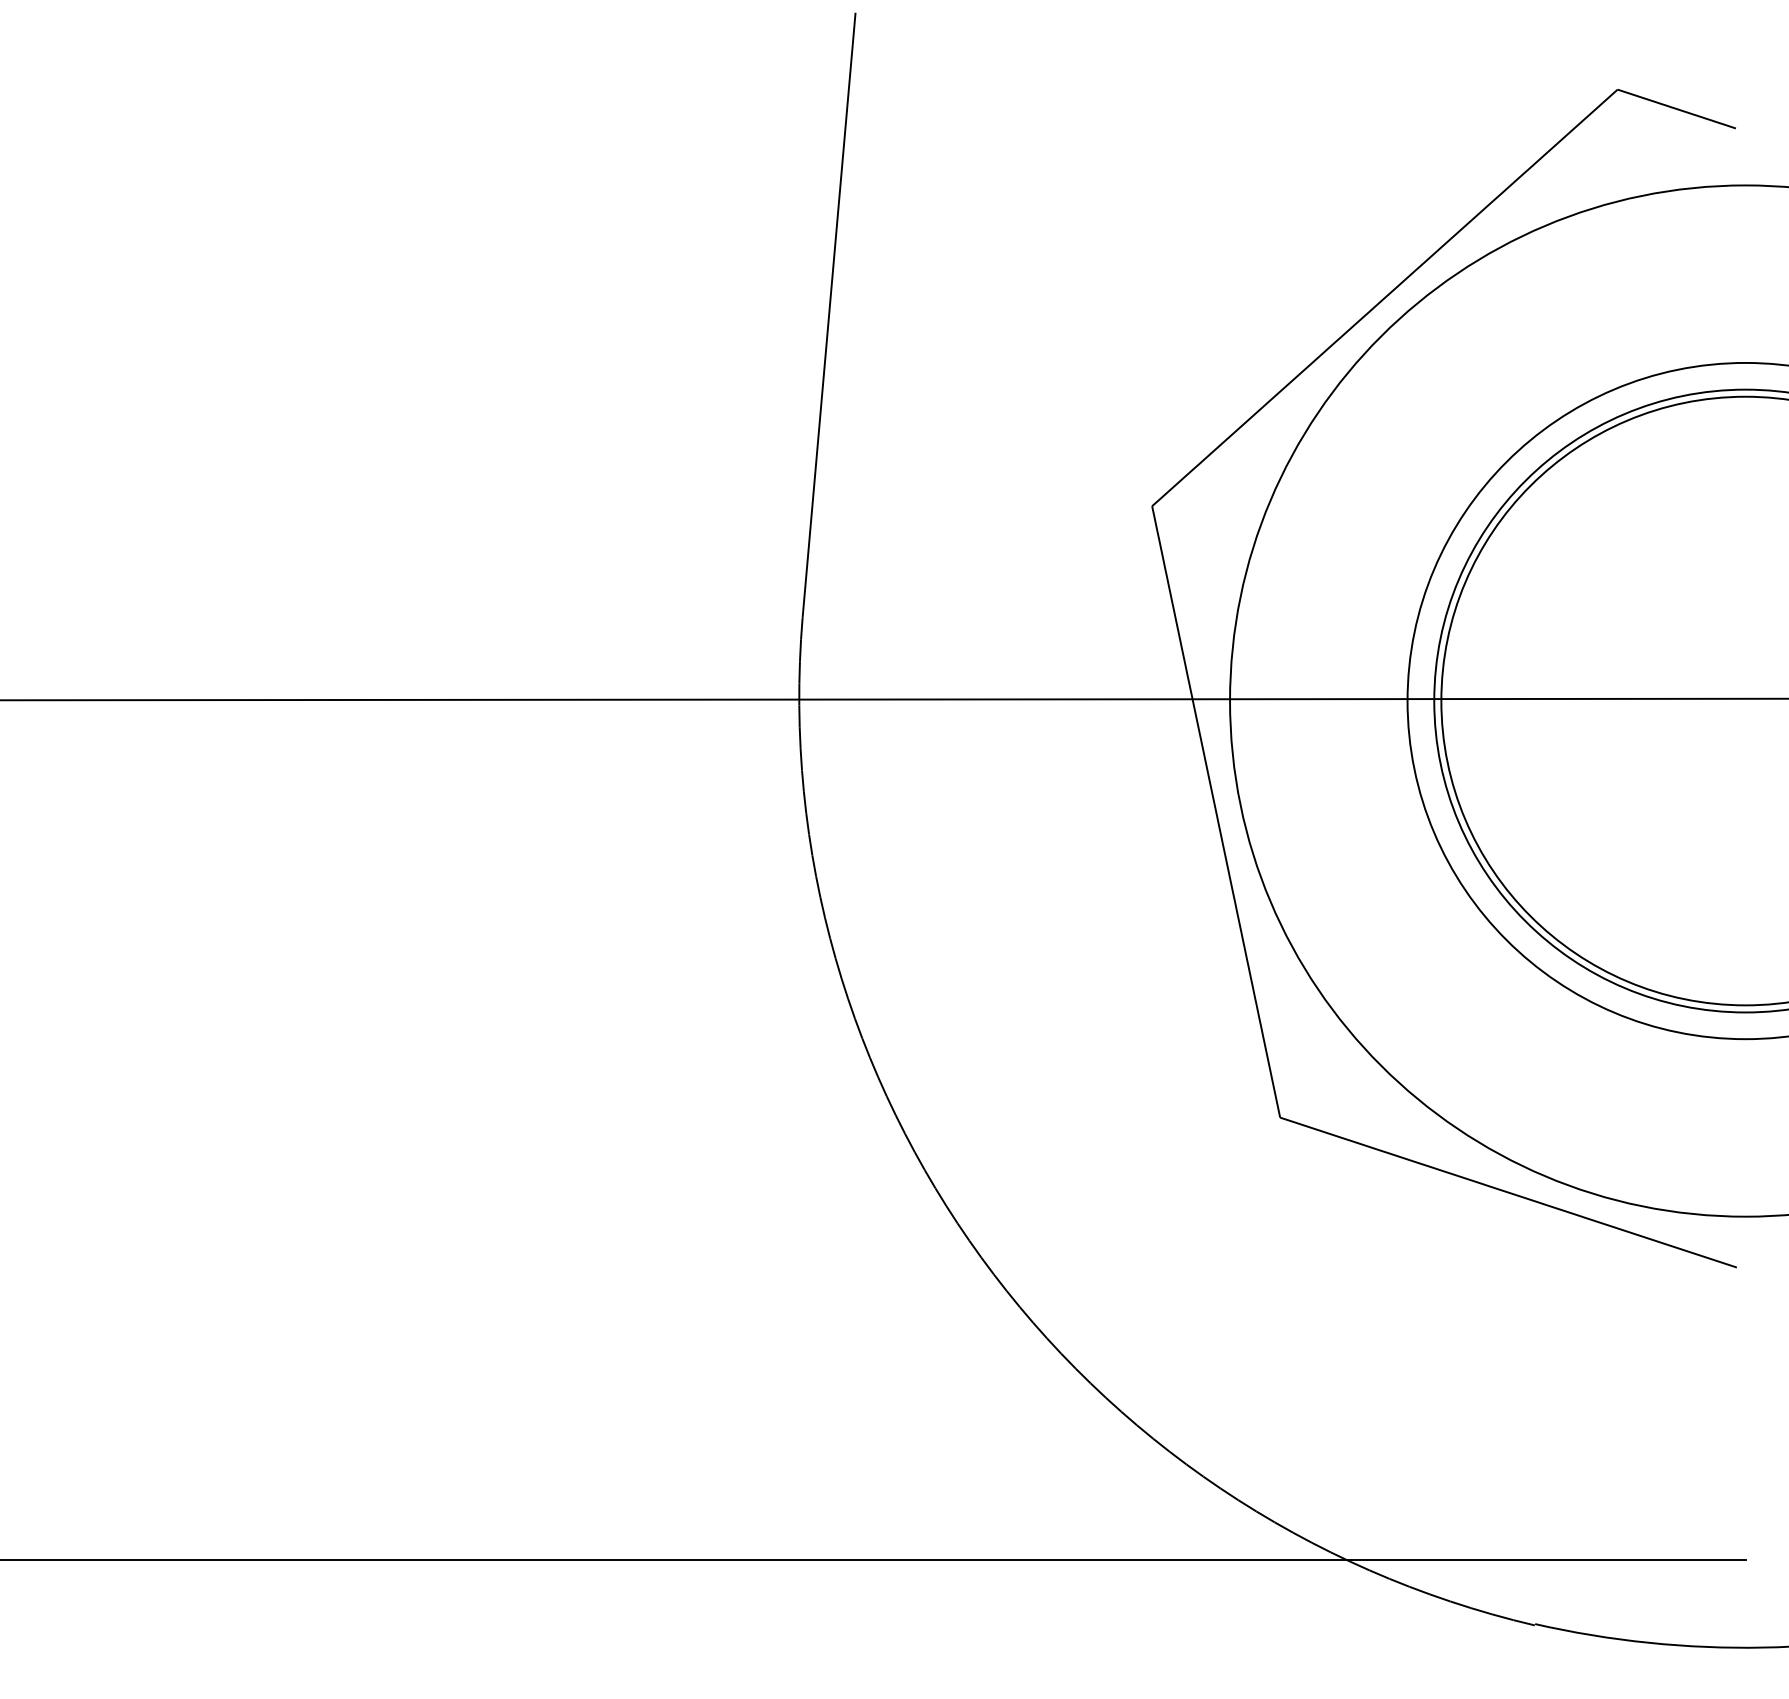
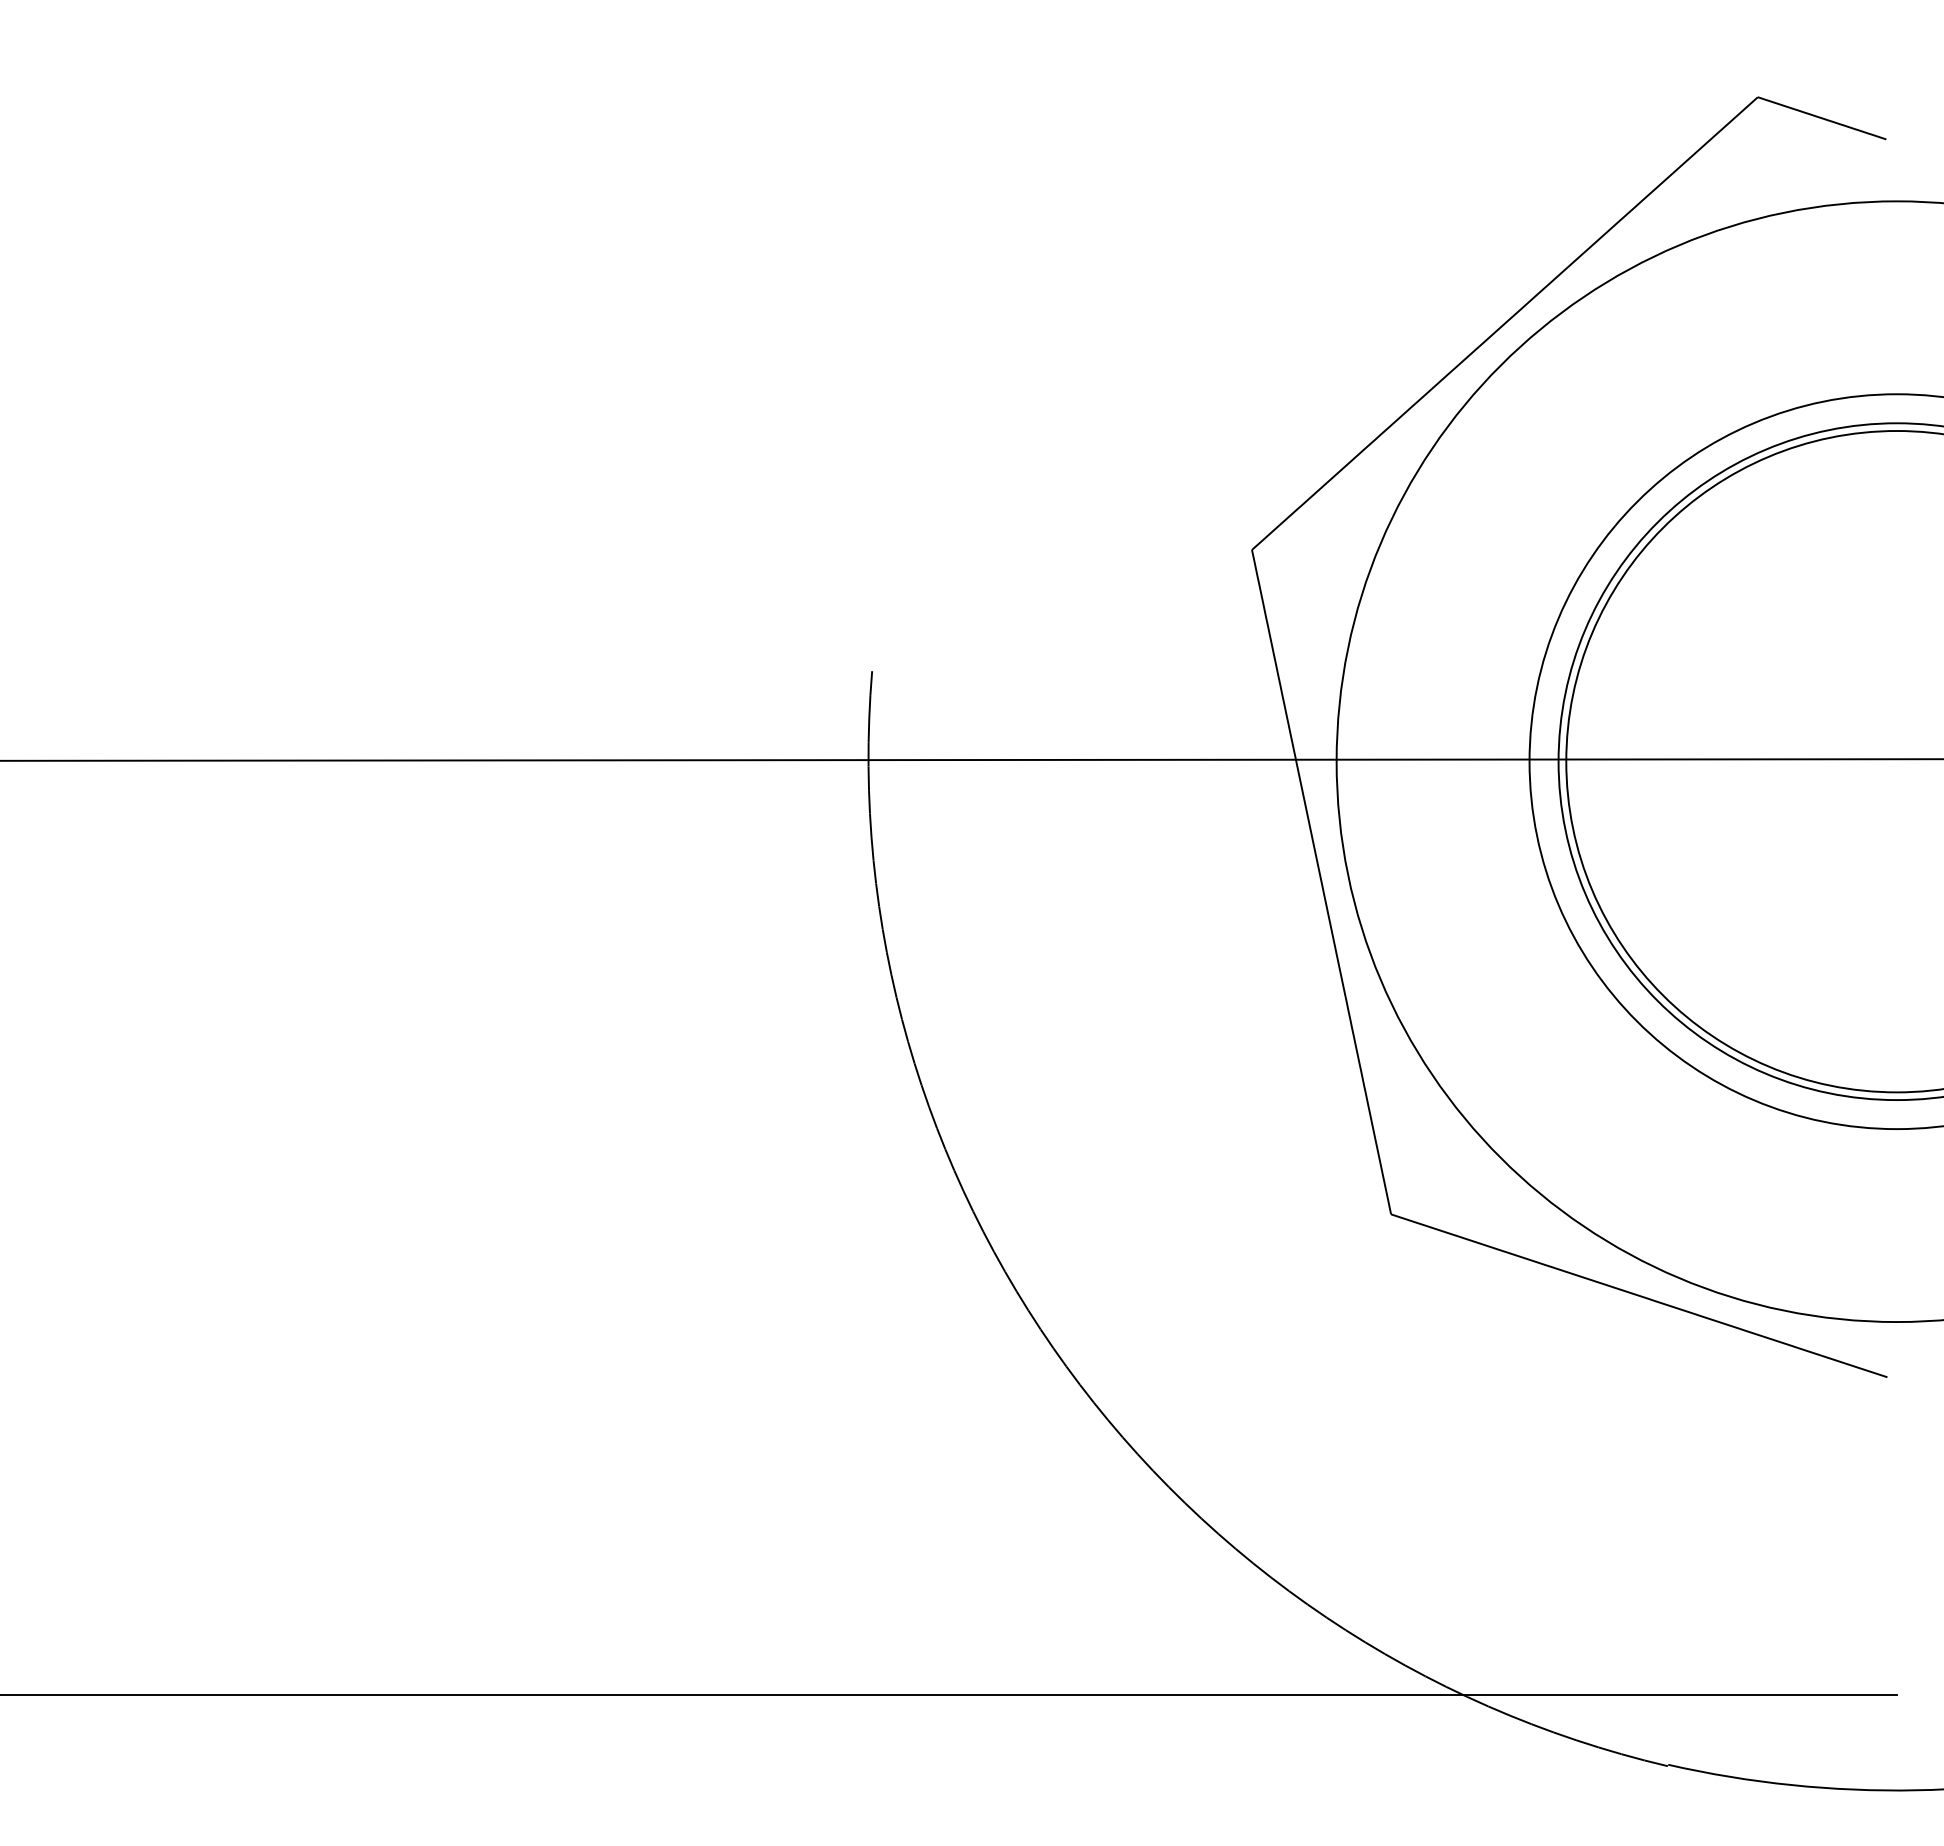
line: (828, 315) -> (900, 342), removed

